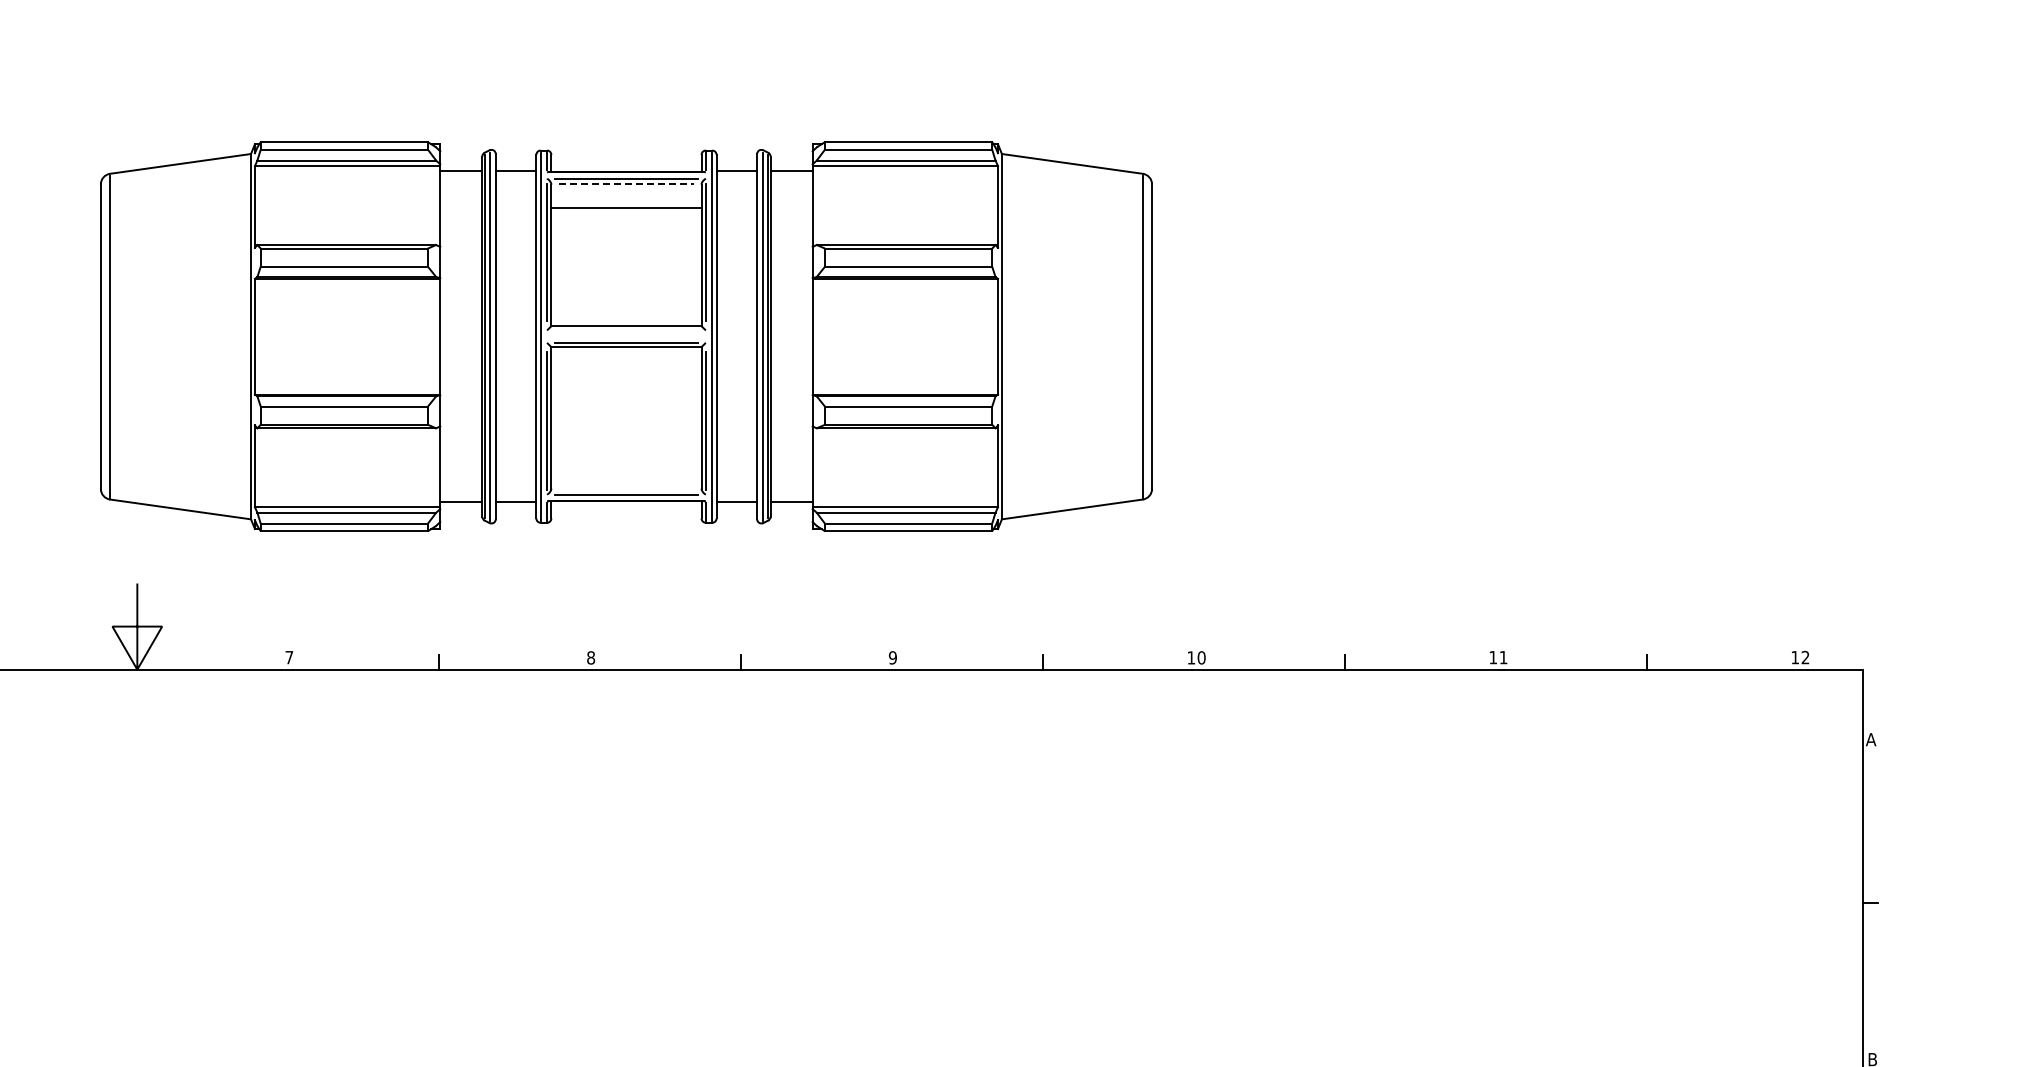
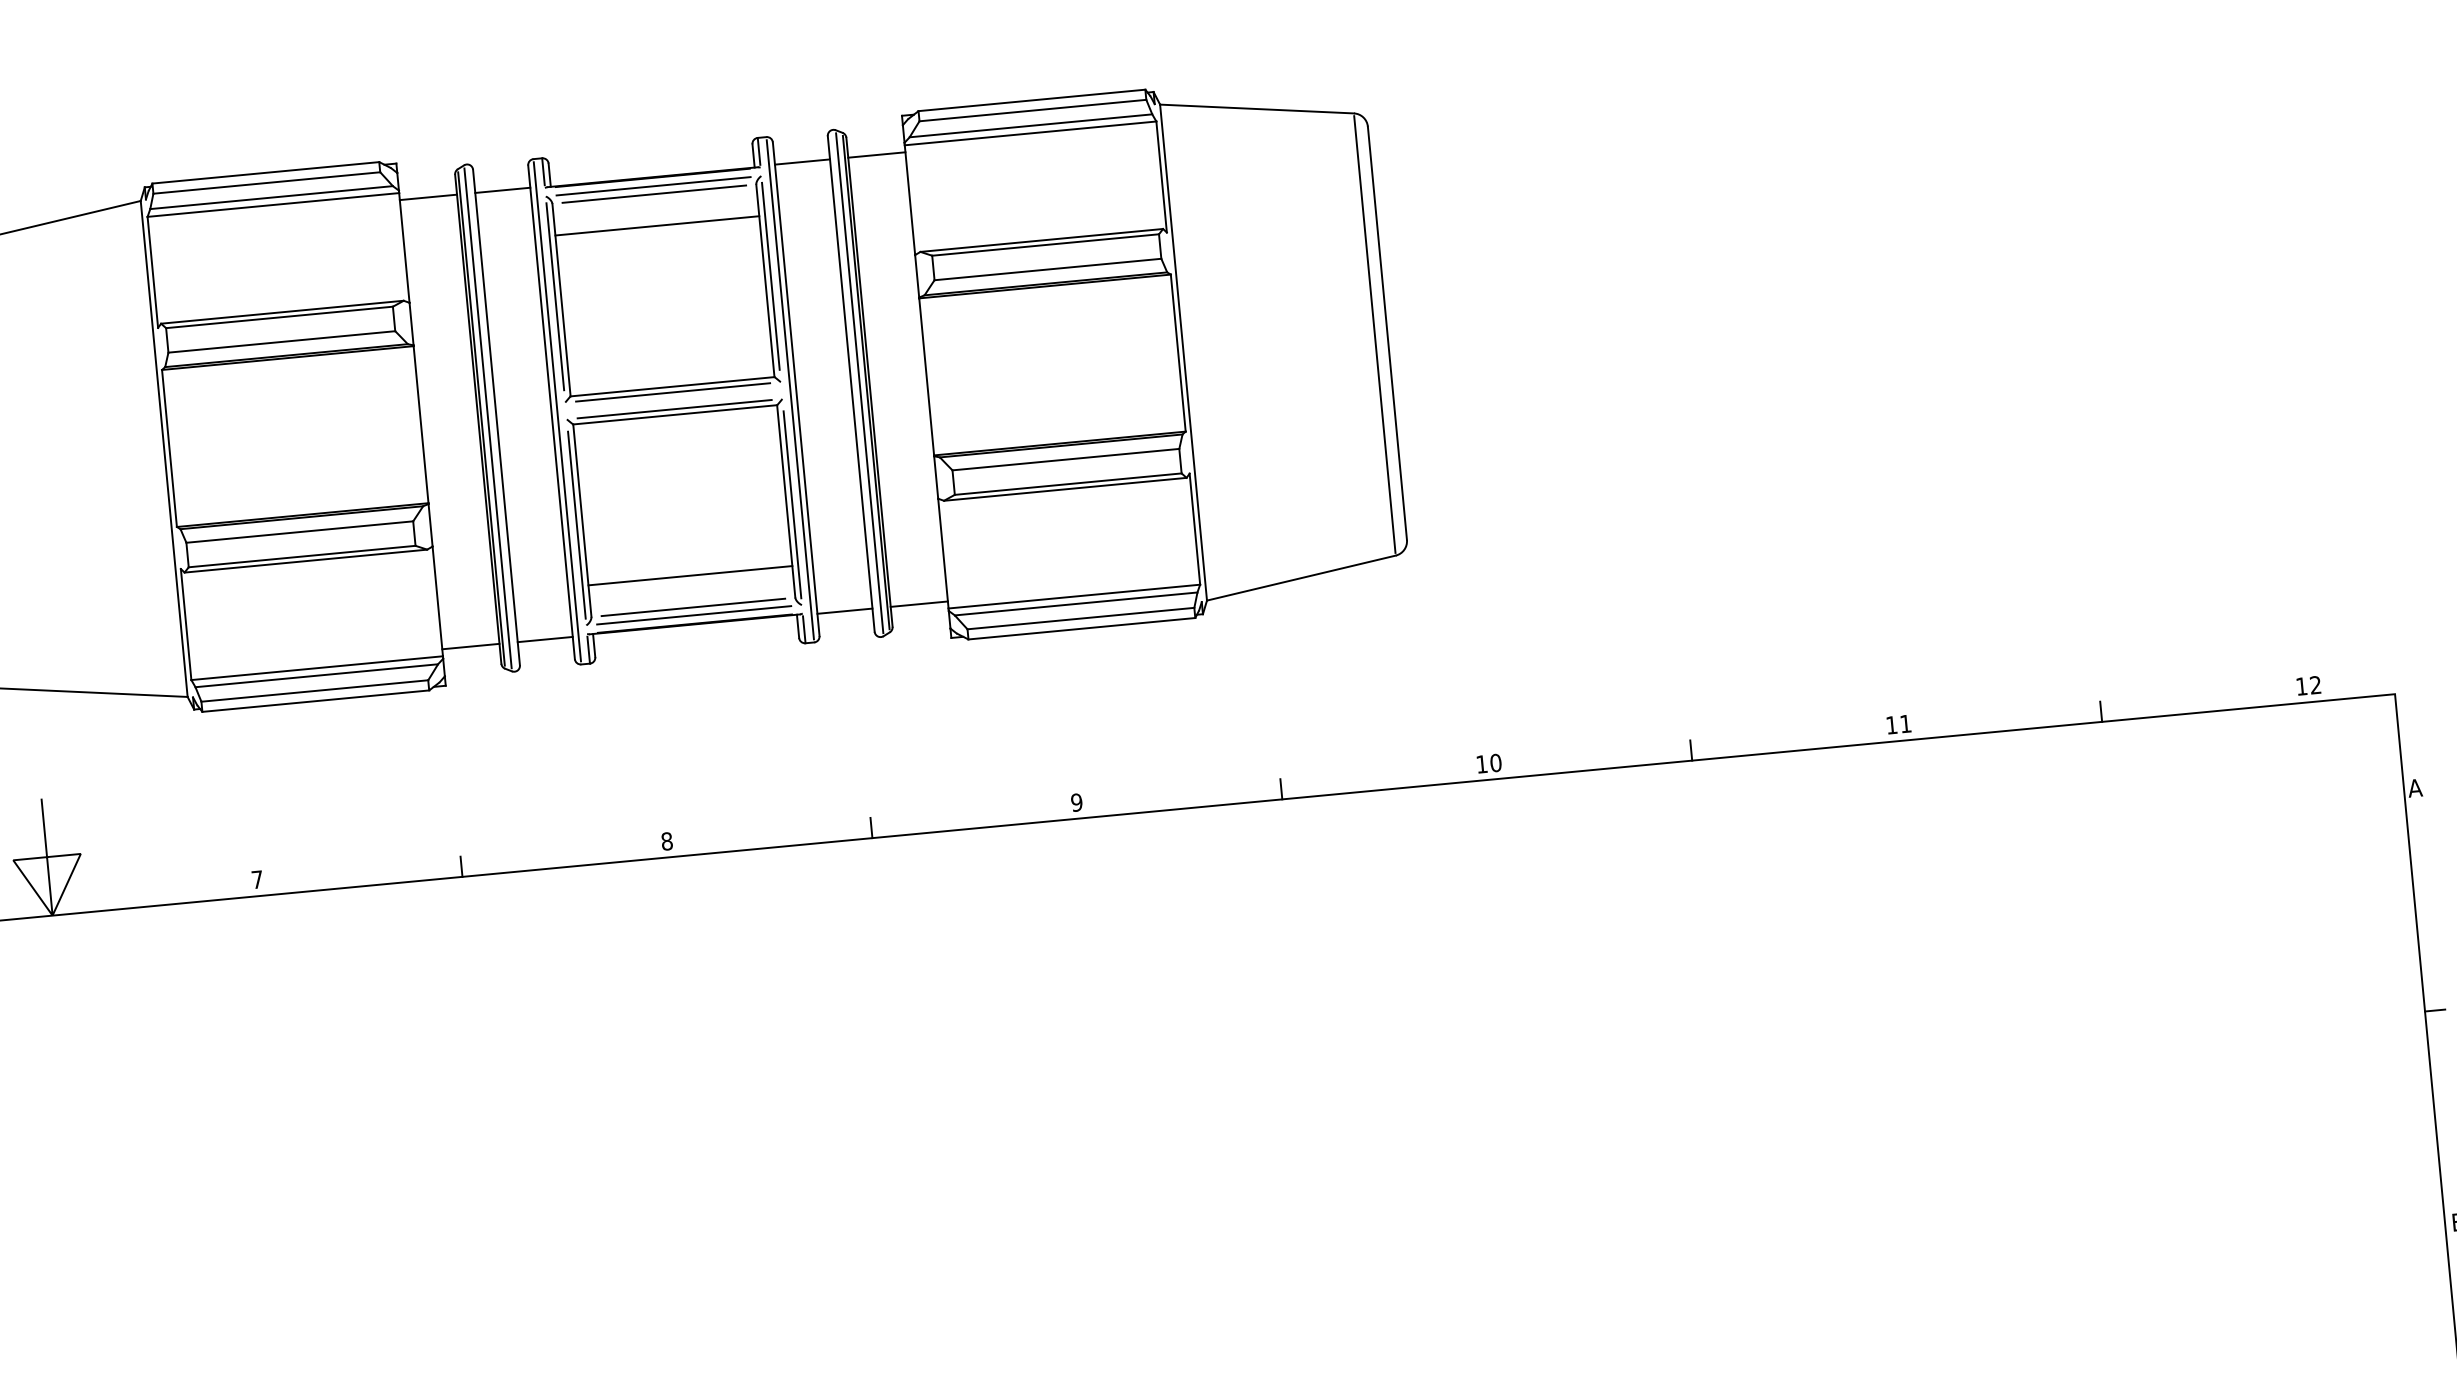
line: (626, 184) -> (654, 194), dashed -> solid
line: (626, 330) -> (673, 392), added
line: (626, 465) -> (690, 575), added
line: (626, 488) -> (693, 606), added

